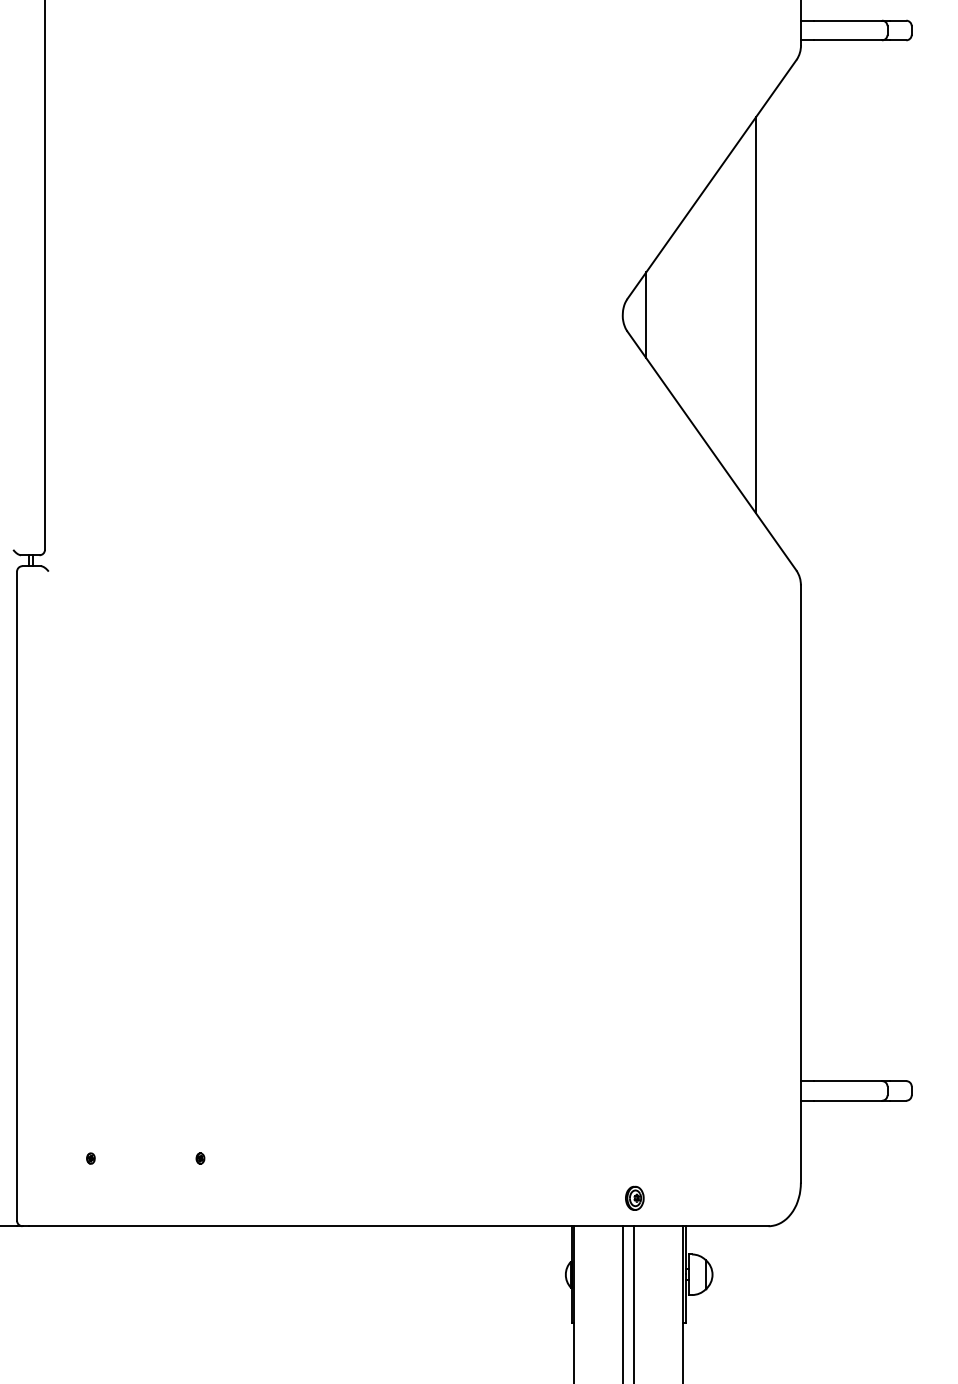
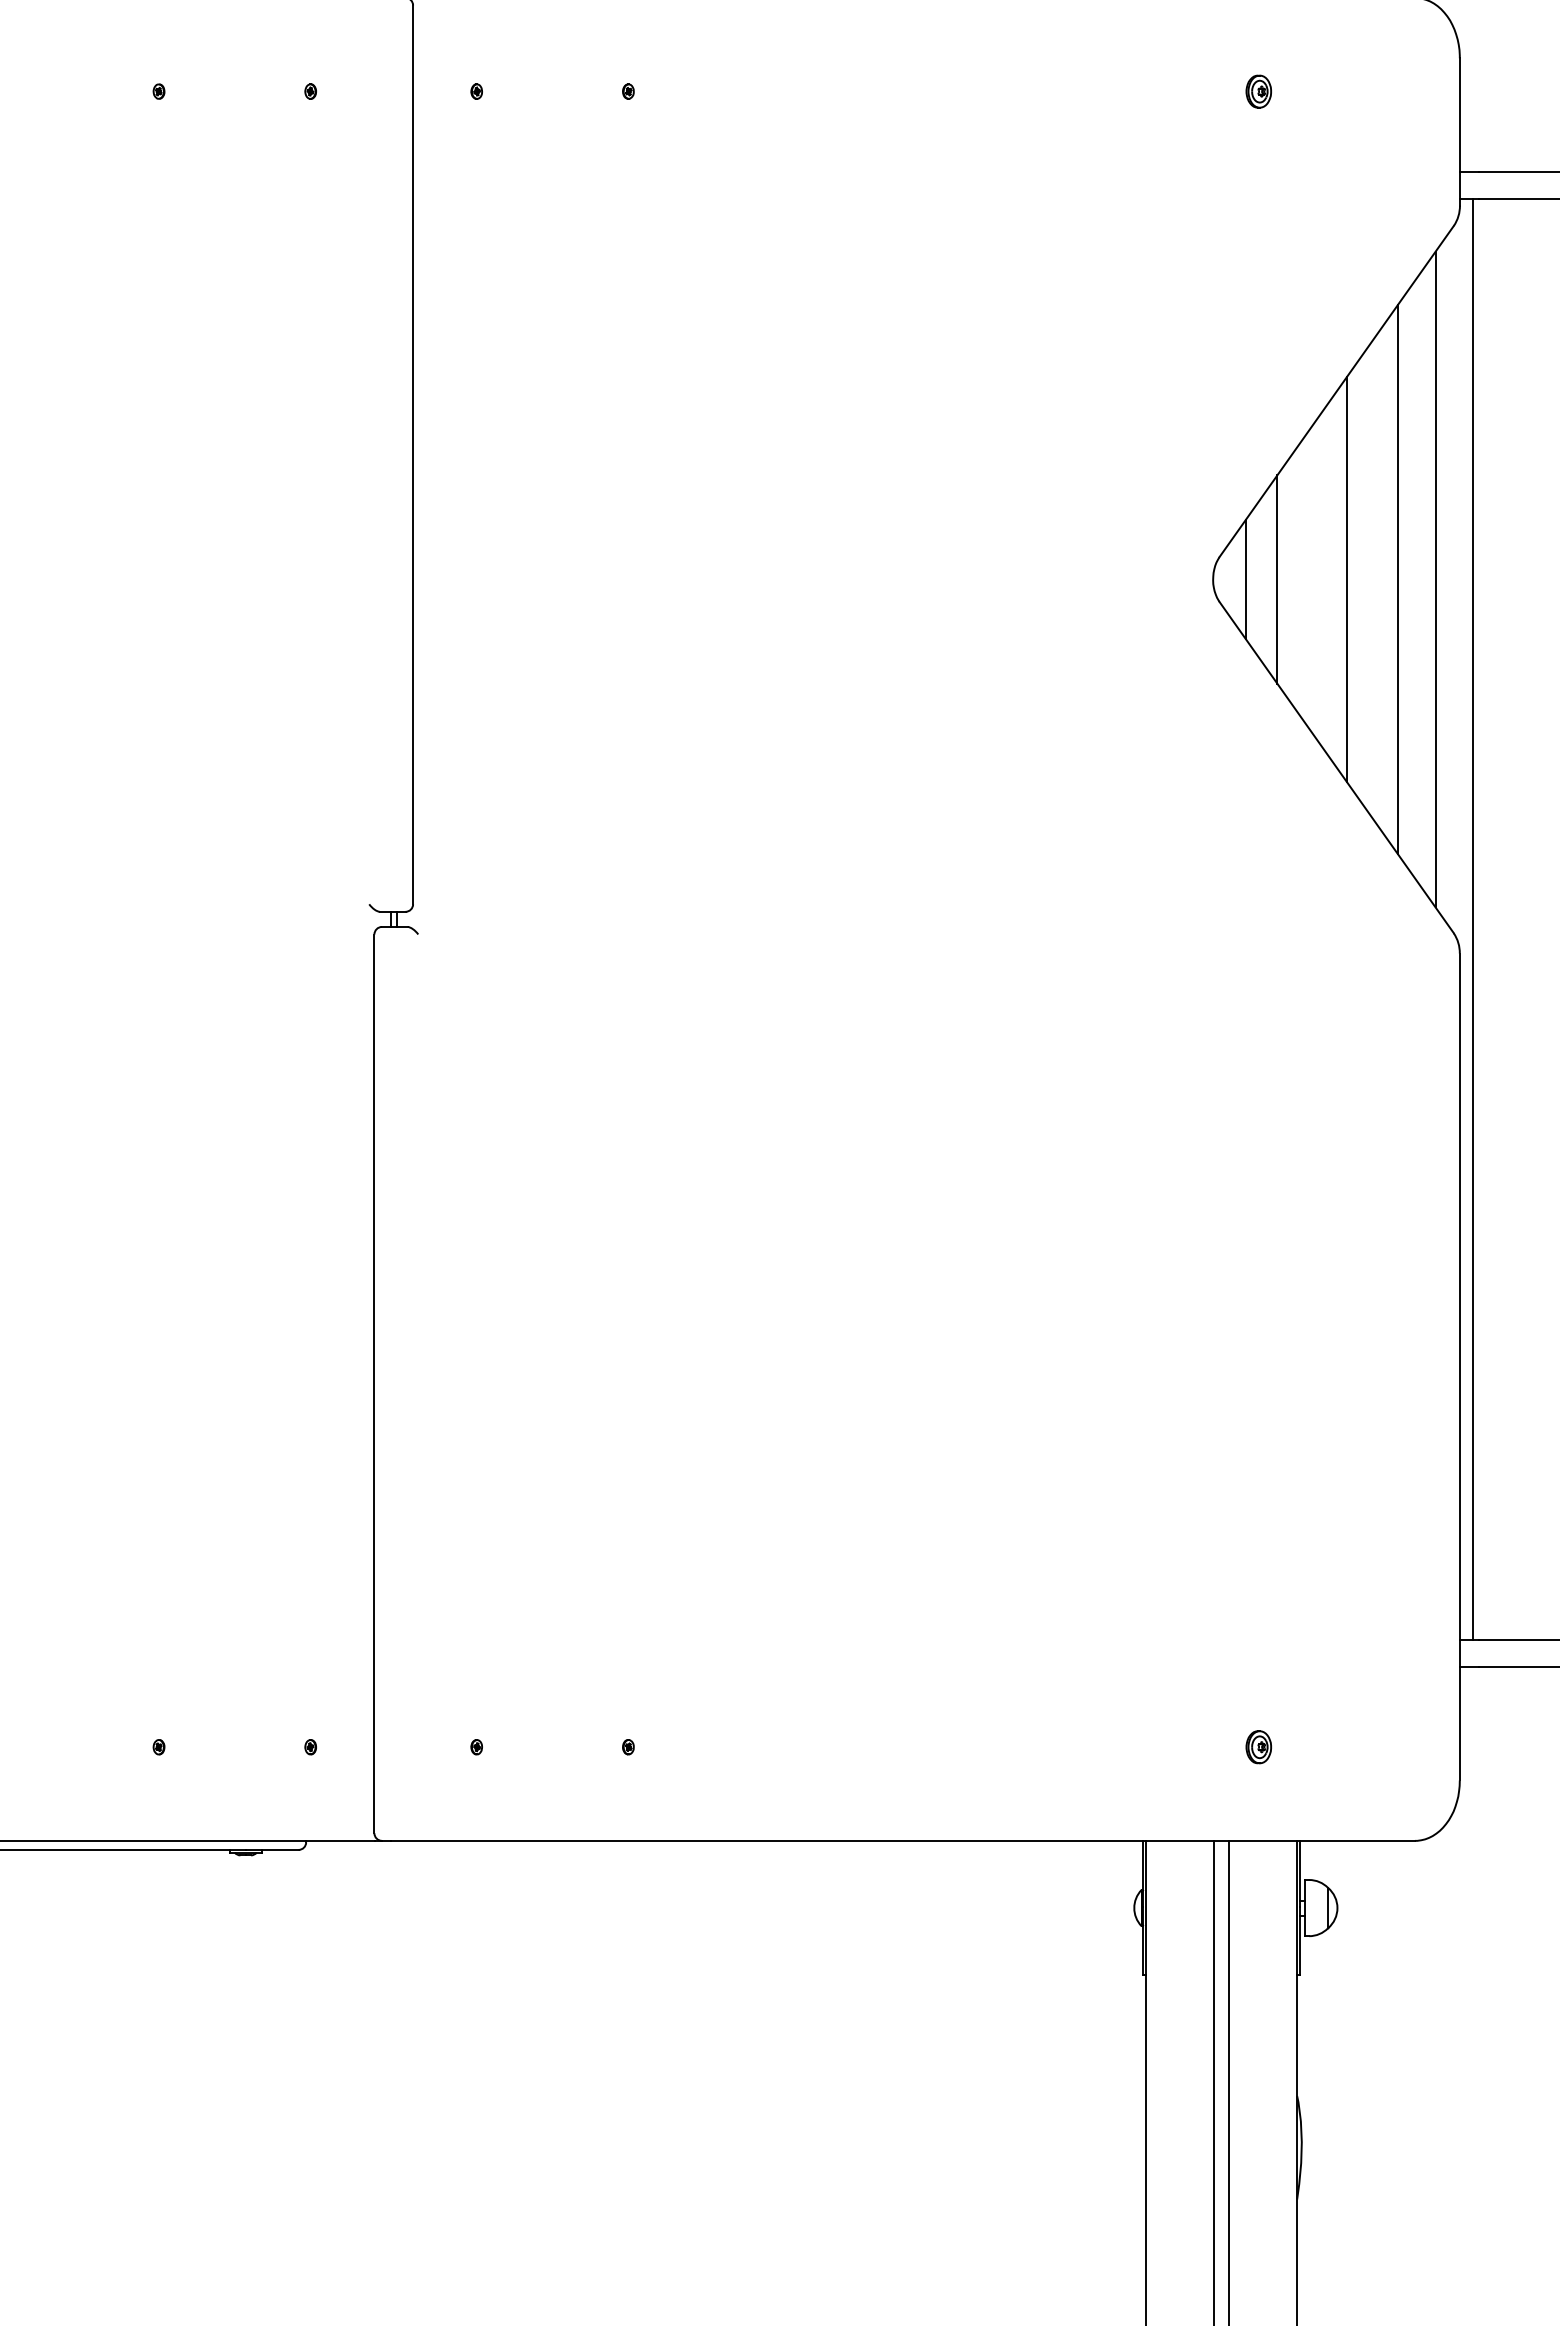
line: (669, 315) -> (1277, 579), added
line: (719, 315) -> (1346, 579), added
line: (783, 315) -> (1435, 579), added
line: (810, 560) -> (1473, 918), added
part: (634, 1198) -> (1258, 1747), moved

